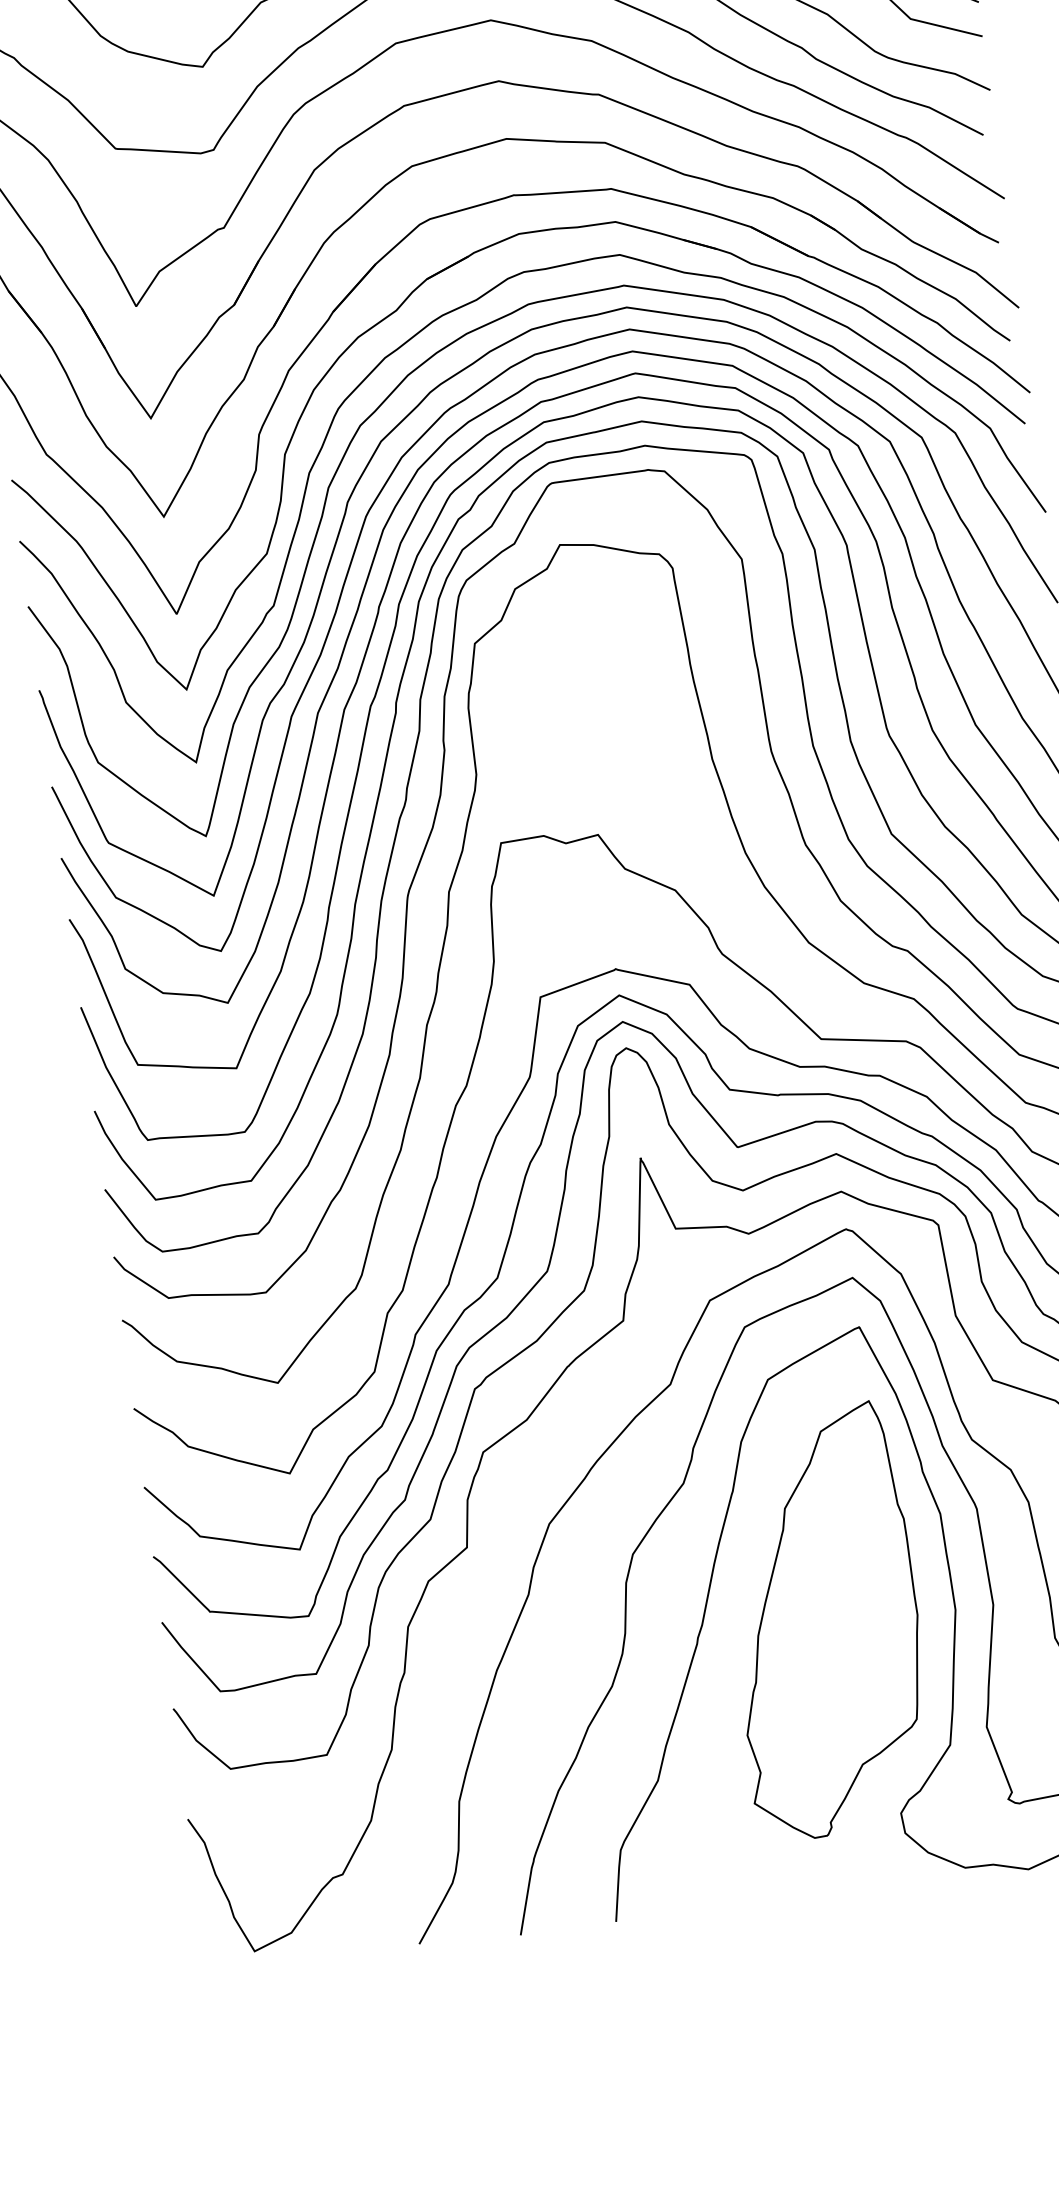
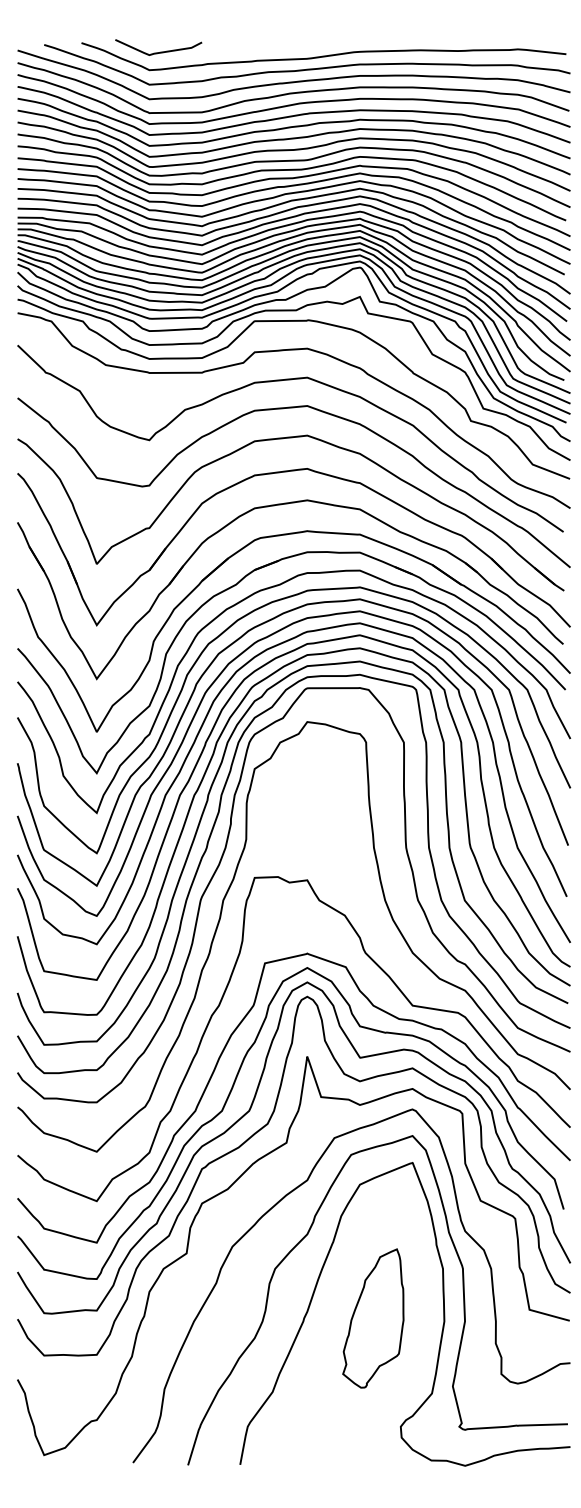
part: (824, 1621) -> (373, 1318), size x0.6

